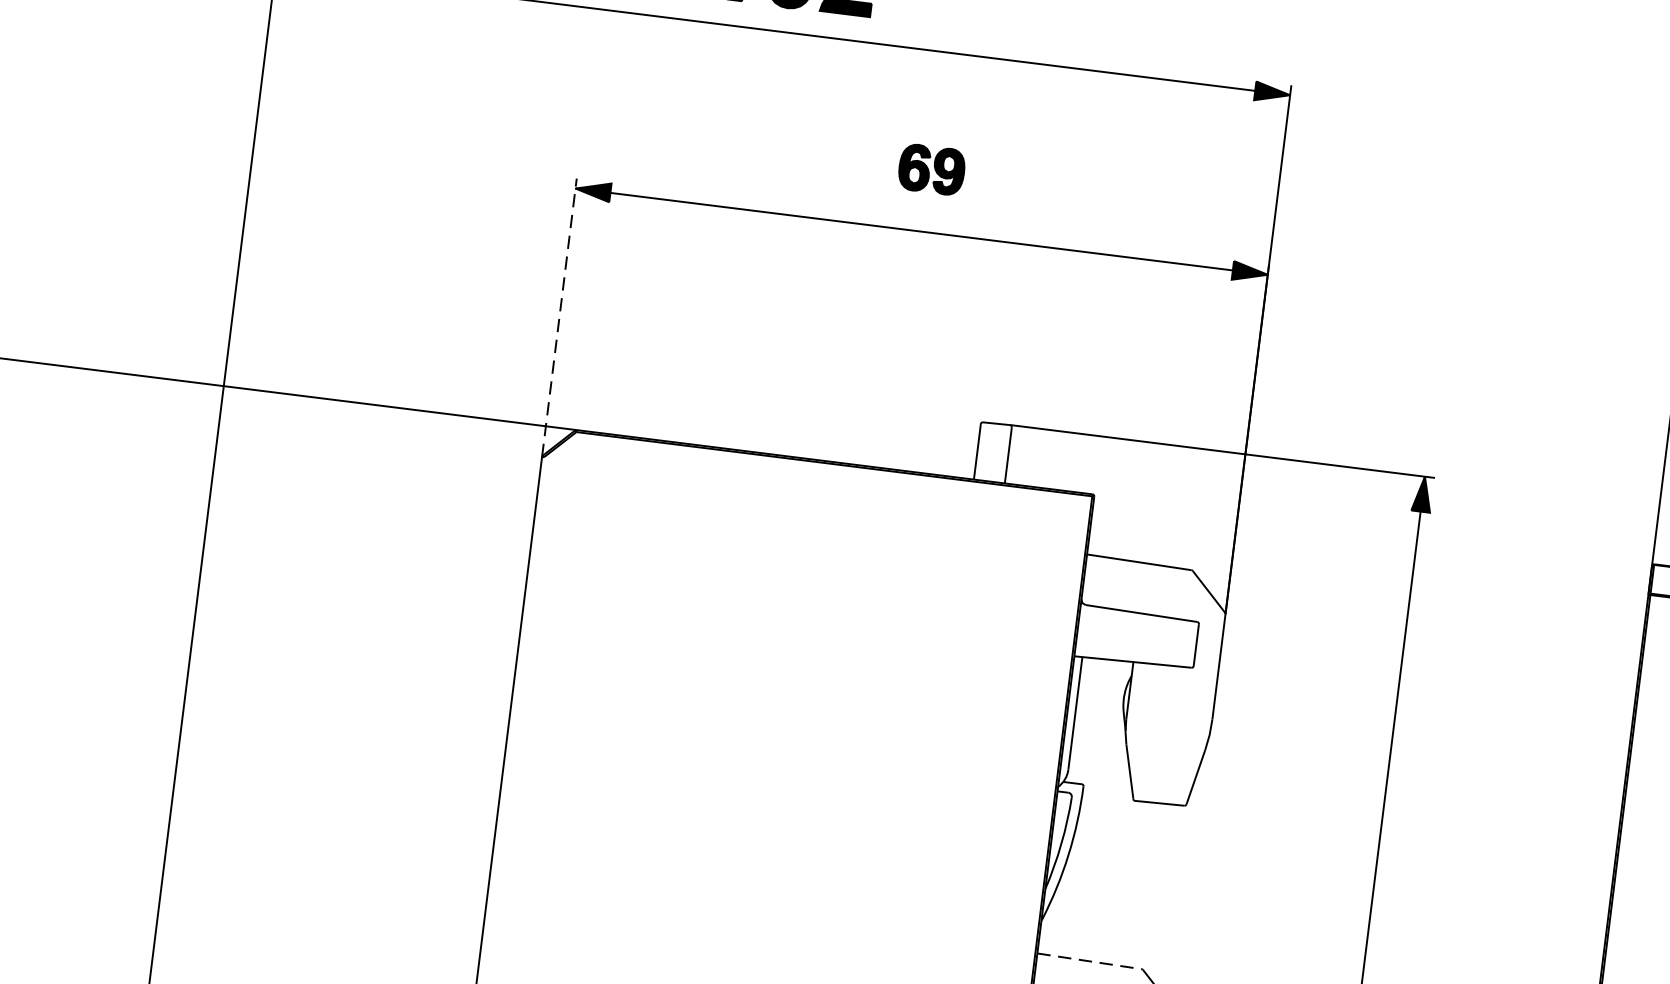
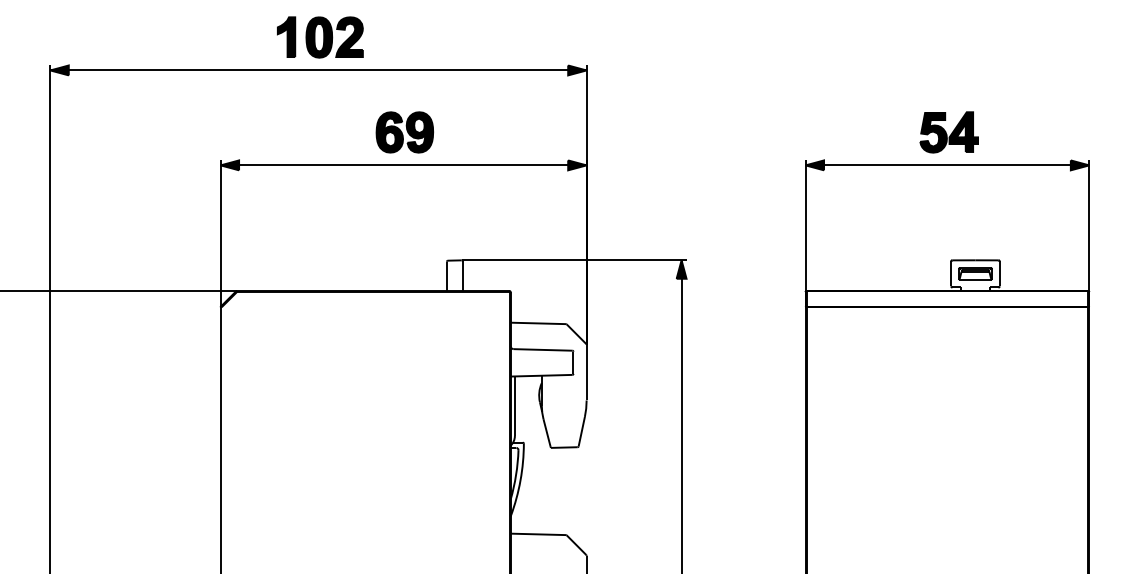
part: (931, 169) -> (404, 132), size x1.67
line: (559, 317) -> (220, 233), dashed -> solid
line: (1089, 961) -> (538, 534), dashed -> solid

